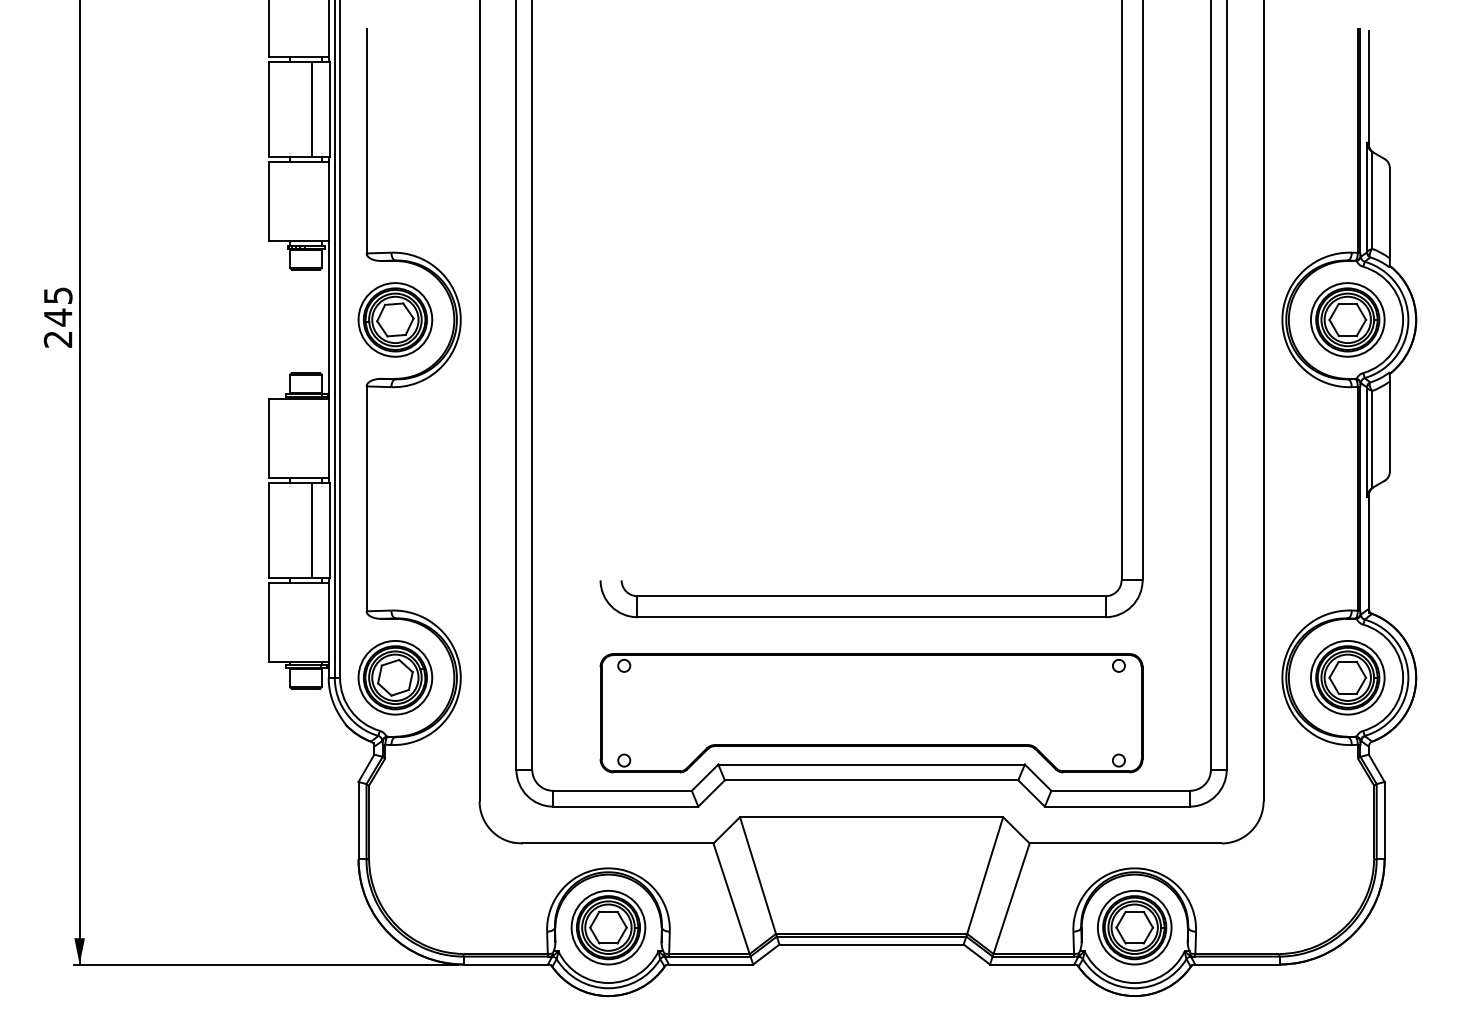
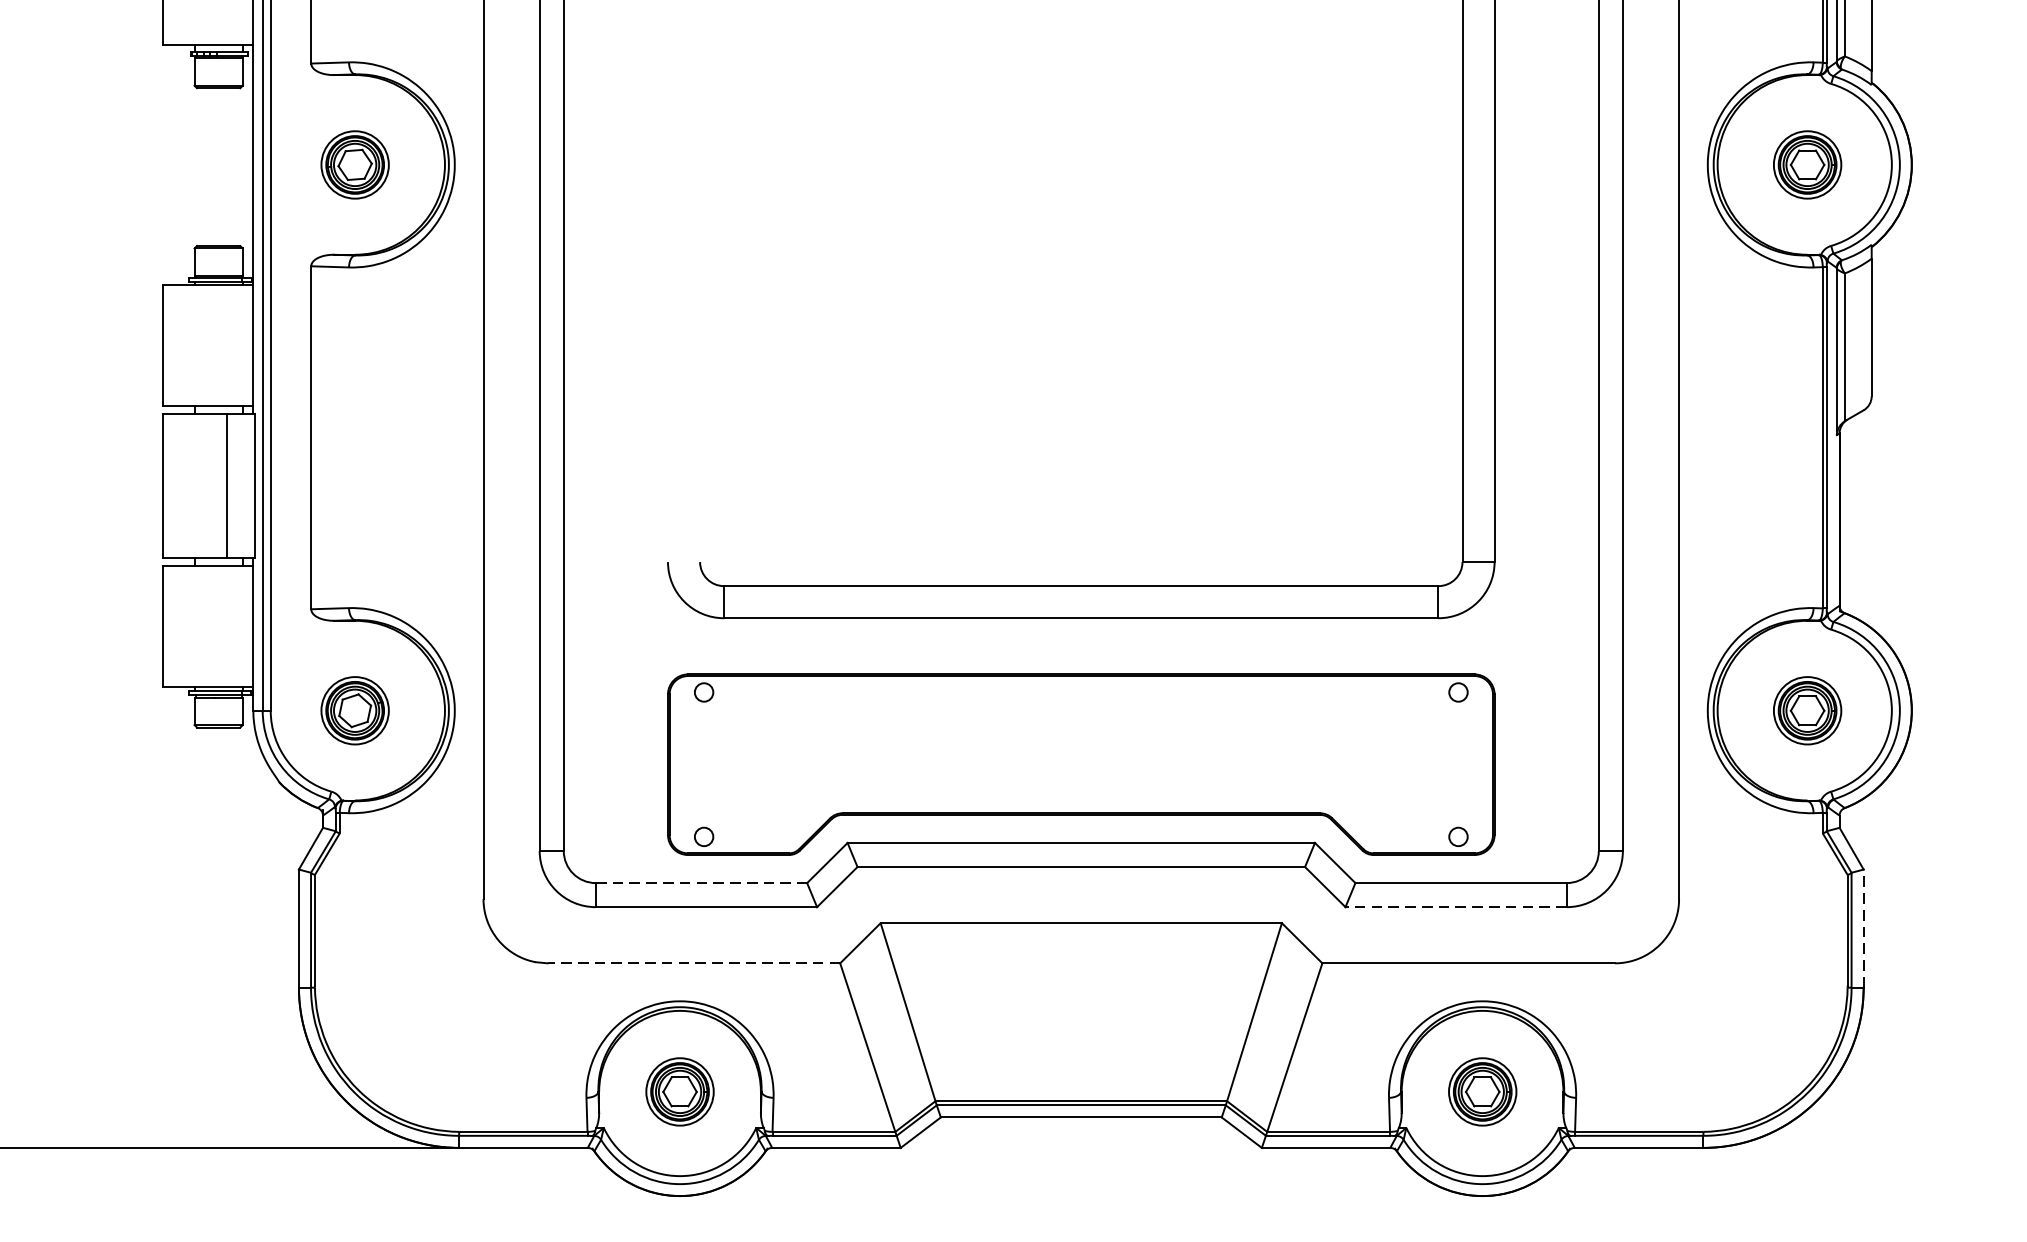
part: (395, 319) -> (355, 164), size x0.6
part: (1347, 319) -> (1807, 164), size x0.6
part: (395, 677) -> (355, 710), size x0.6
part: (1347, 677) -> (1807, 710), size x0.6
line: (623, 790) -> (702, 882), solid -> dashed
line: (1117, 806) -> (1456, 906), solid -> dashed
line: (1384, 820) -> (1863, 928), solid -> dashed
line: (617, 843) -> (693, 963), solid -> dashed
part: (608, 927) -> (680, 1091), size x0.6
part: (1134, 927) -> (1482, 1091), size x0.6

